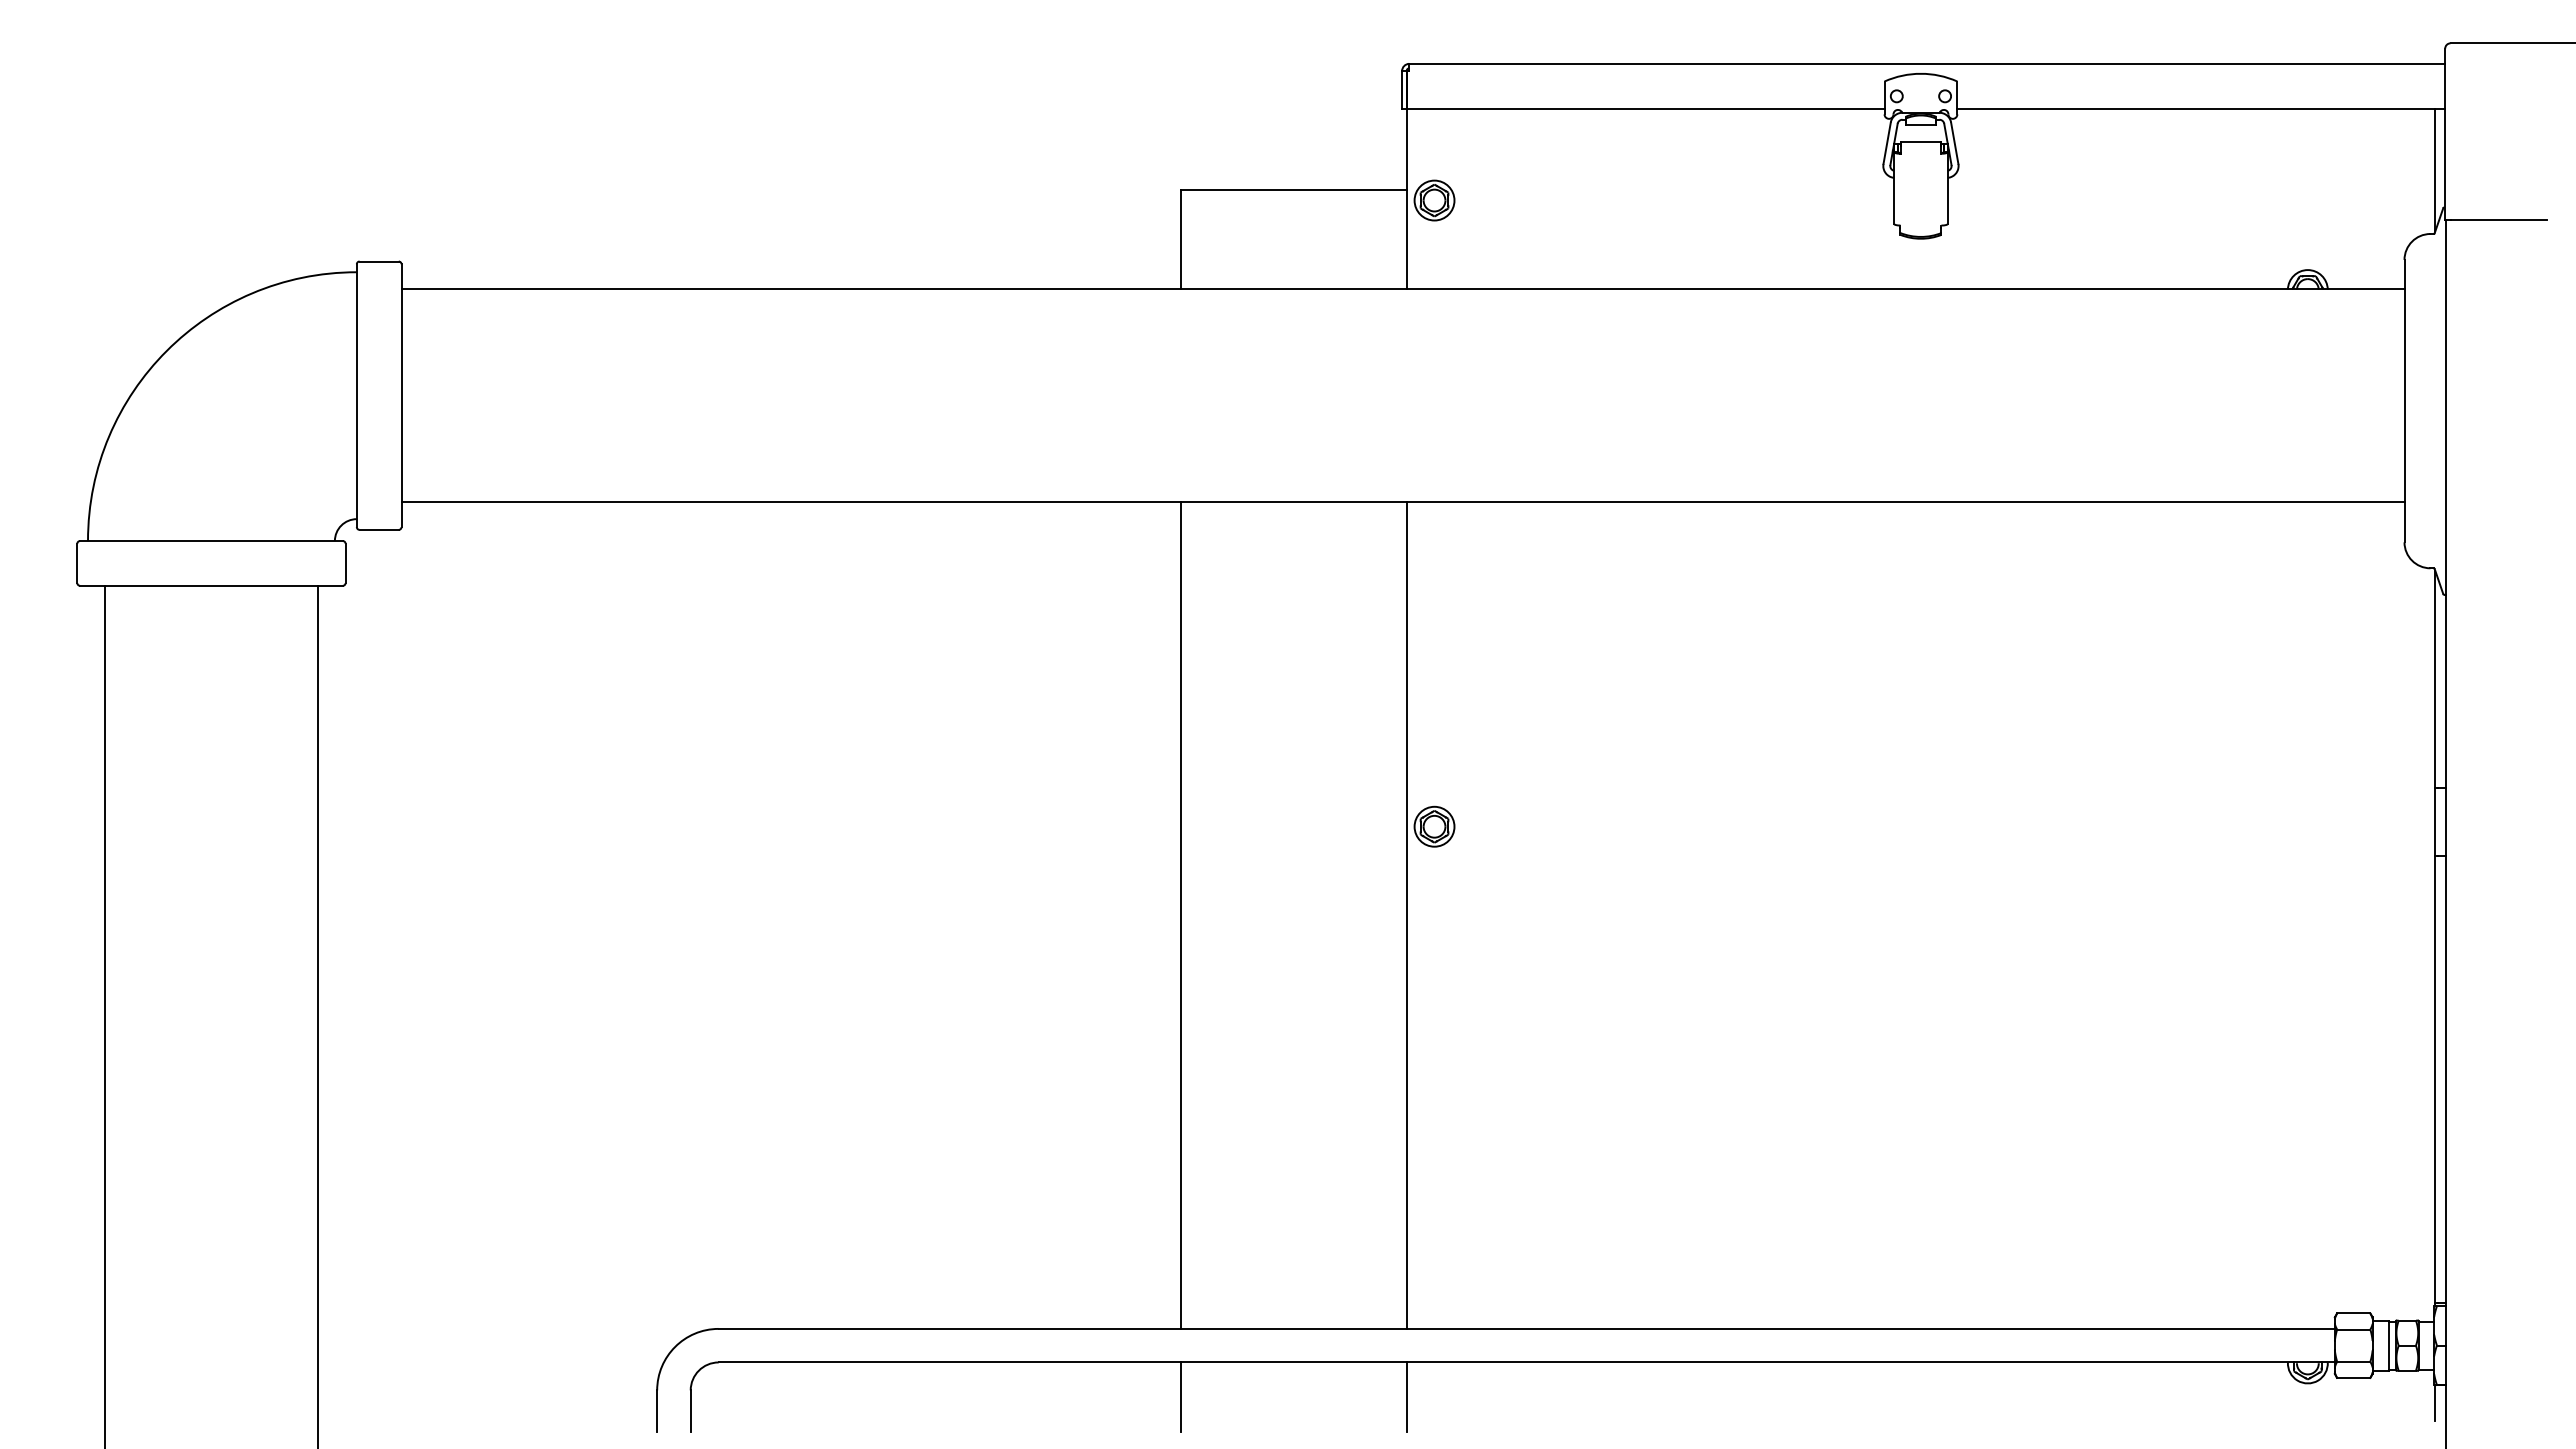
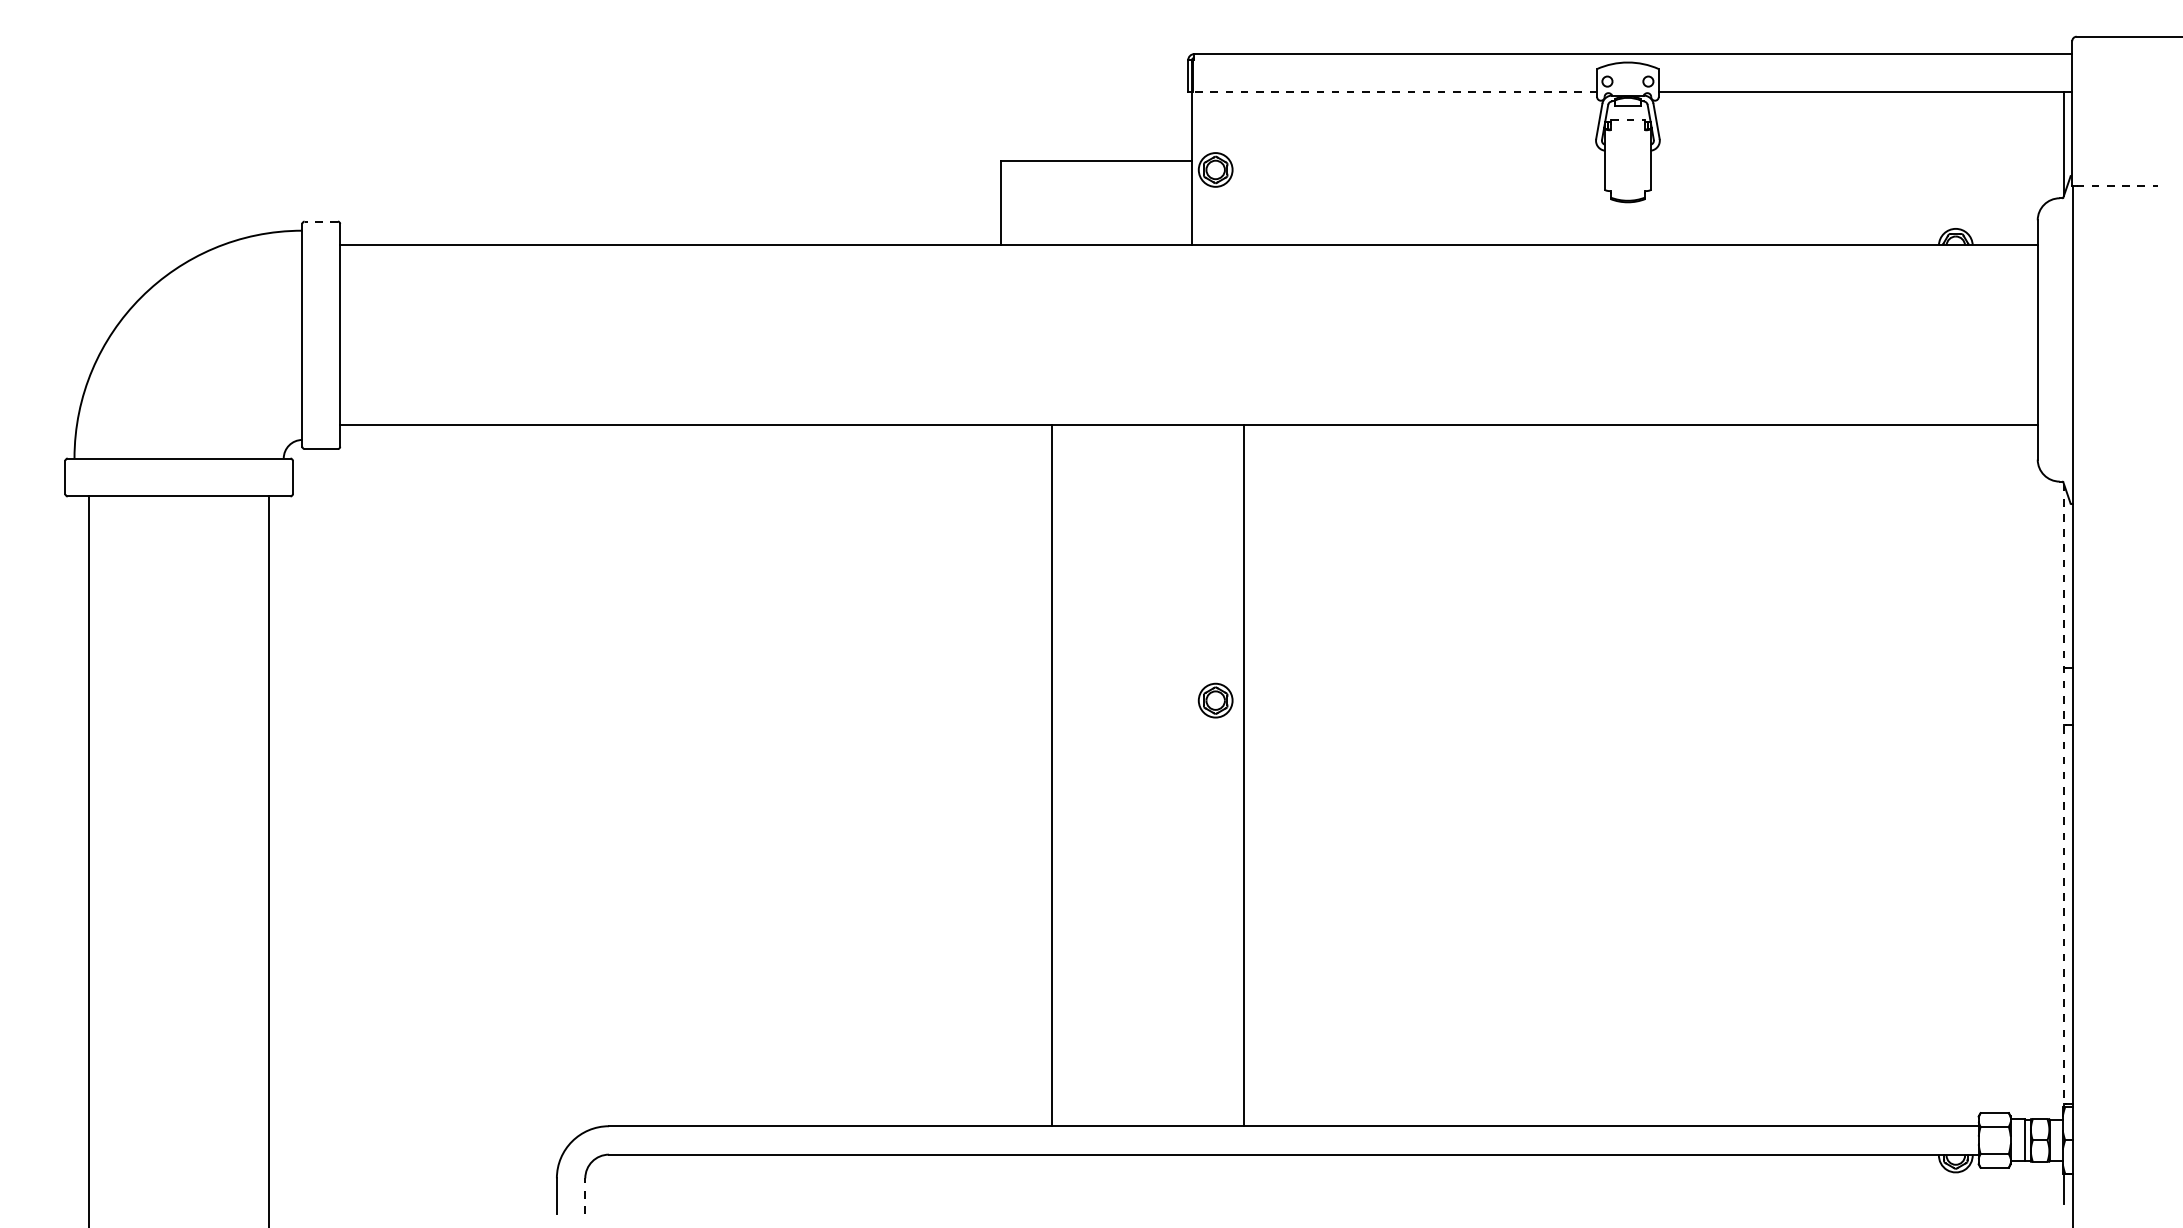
line: (1645, 108) -> (1394, 91), solid -> dashed
line: (1920, 142) -> (1627, 120), solid -> dashed
line: (2499, 220) -> (2118, 186), solid -> dashed
line: (379, 261) -> (321, 221), solid -> dashed
line: (1180, 914) -> (1051, 775), moved
line: (1406, 914) -> (1243, 775), moved
line: (2435, 938) -> (2064, 795), solid -> dashed
line: (1180, 1397) -> (1000, 1184), removed
line: (1406, 1397) -> (1191, 1184), removed
line: (690, 1411) -> (585, 1196), solid -> dashed

